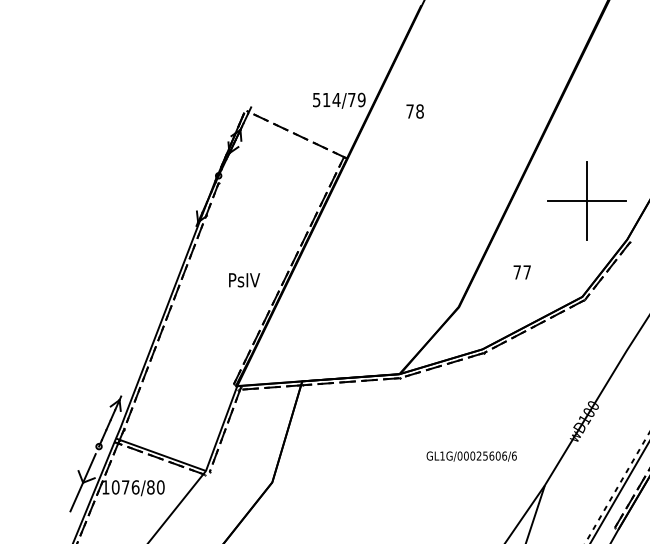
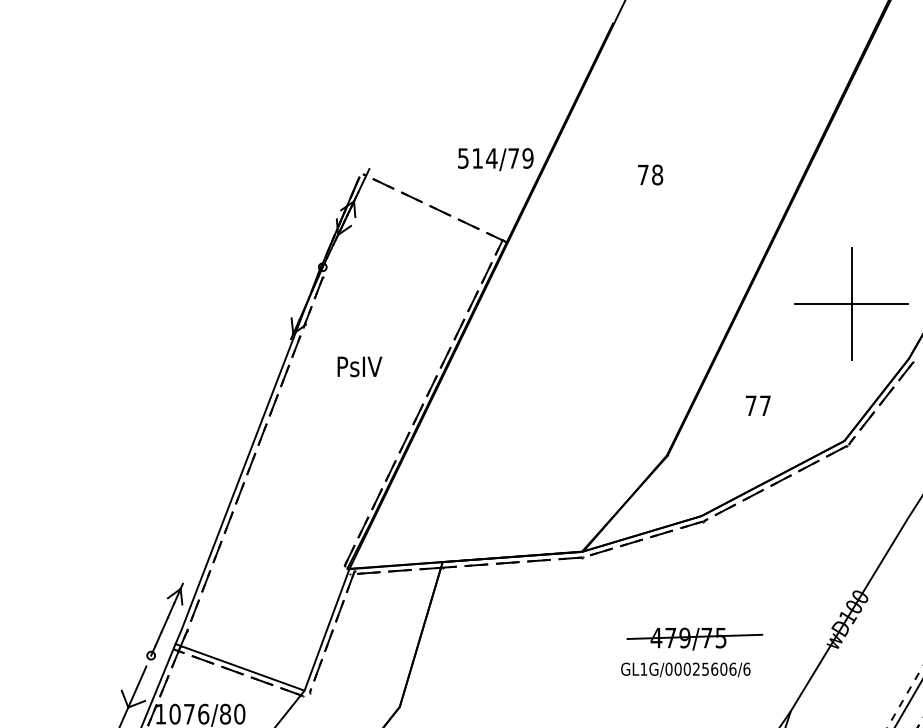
text: (414, 111) -> (649, 174), moved
text: (244, 280) -> (359, 367), moved
part: (477, 434) -> (694, 638), added

